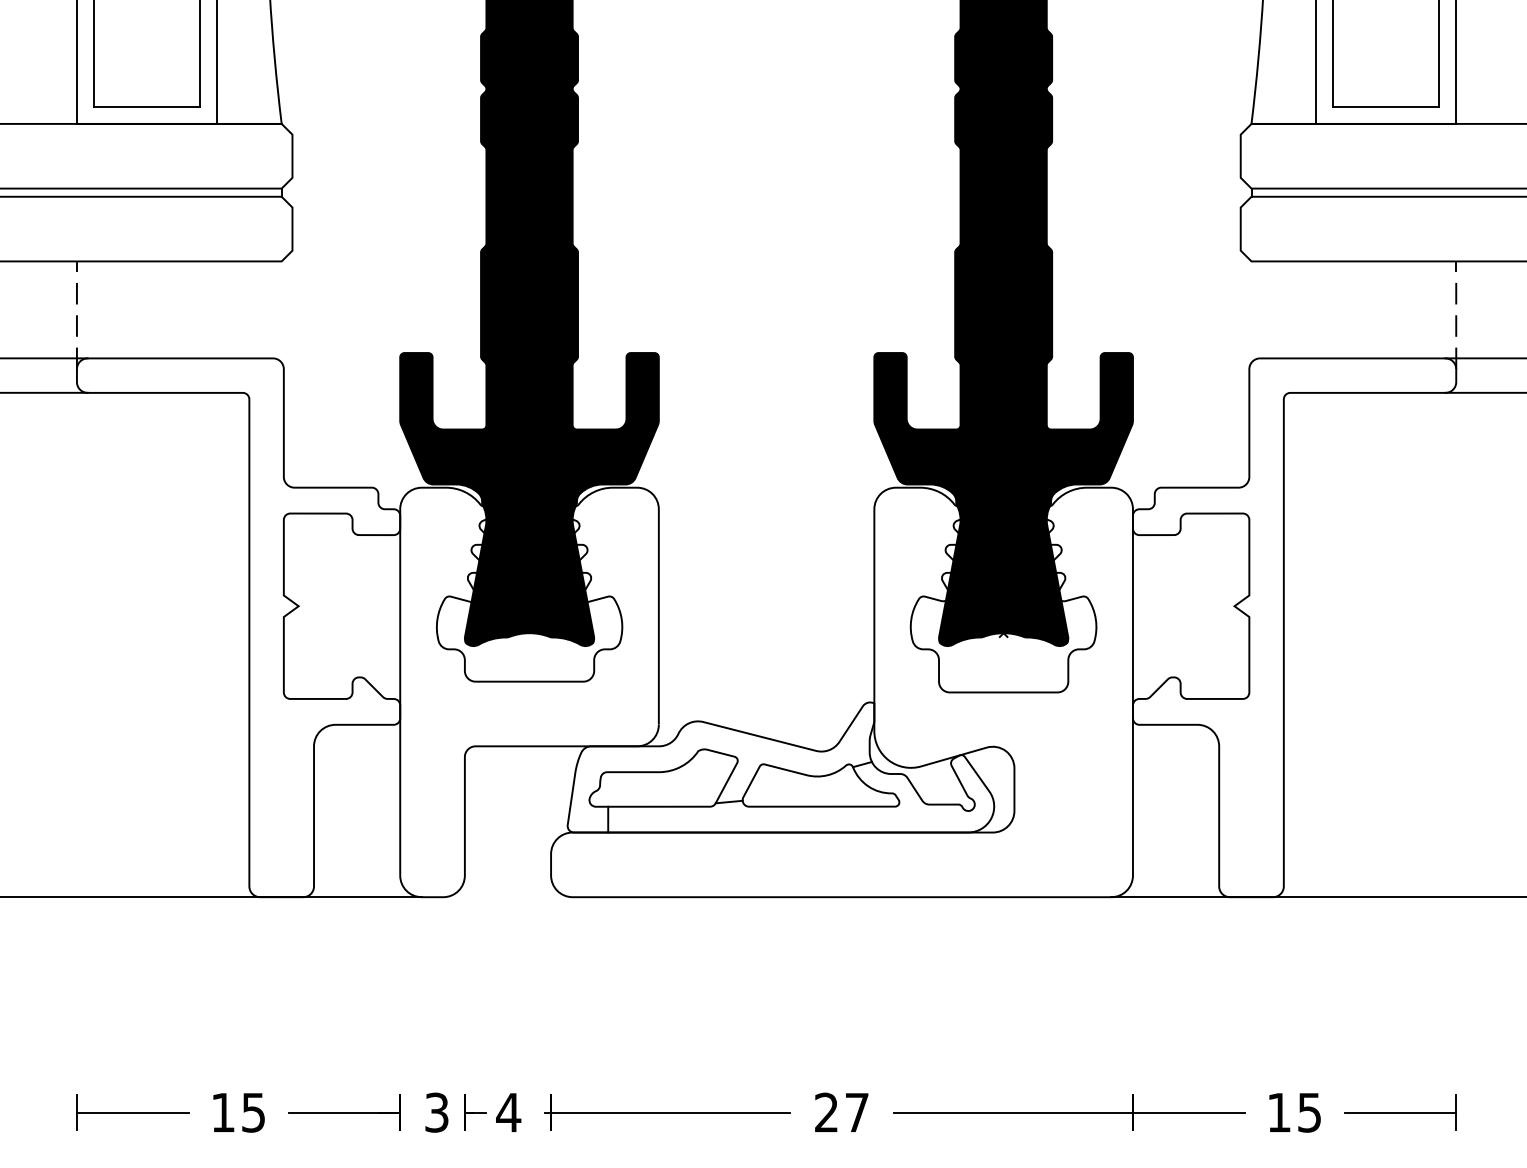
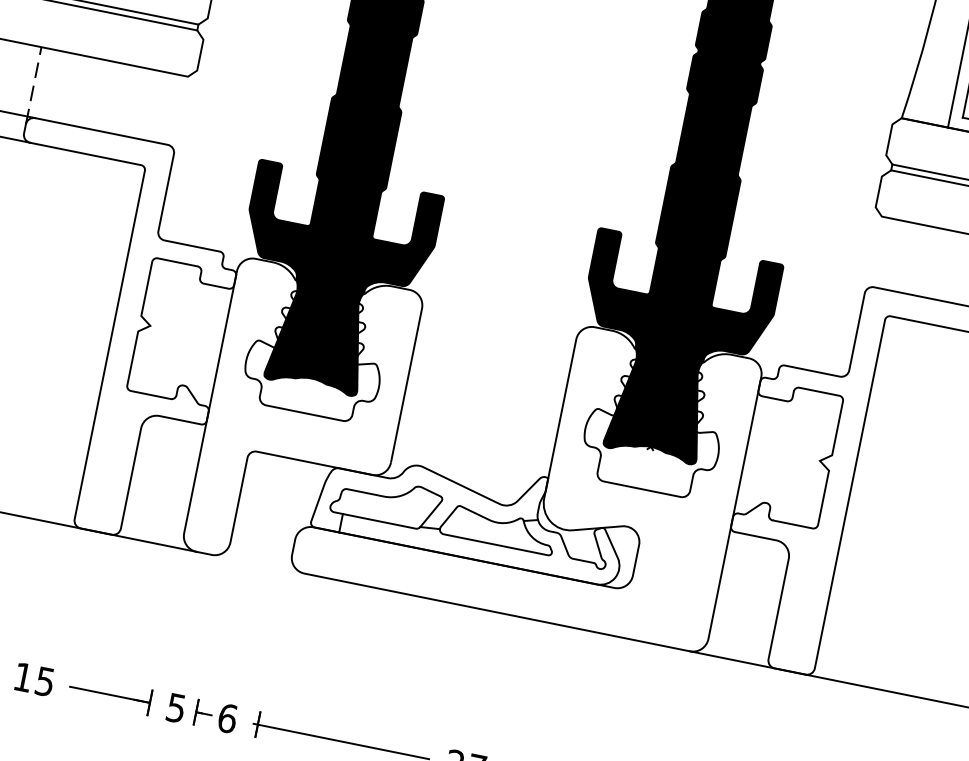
text: (436, 1112) -> (175, 707), 3 -> 5
text: (508, 1112) -> (227, 718), 4 -> 6

